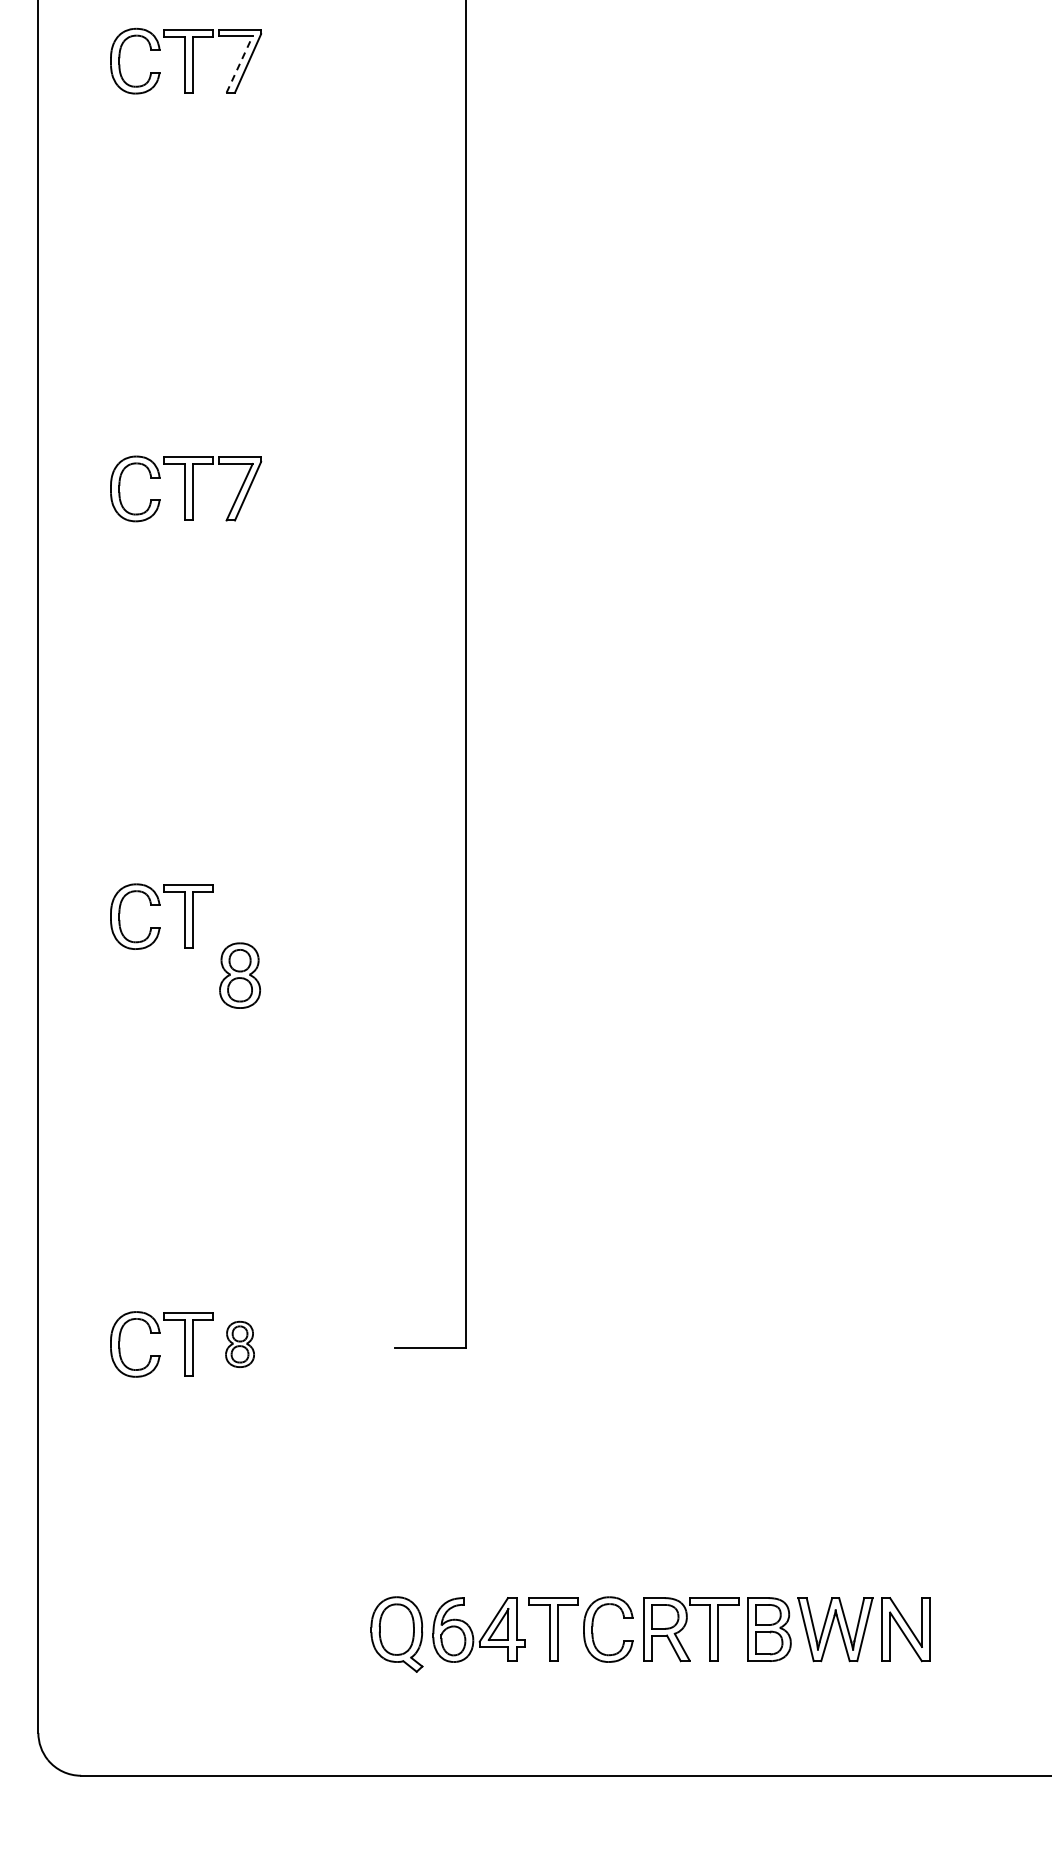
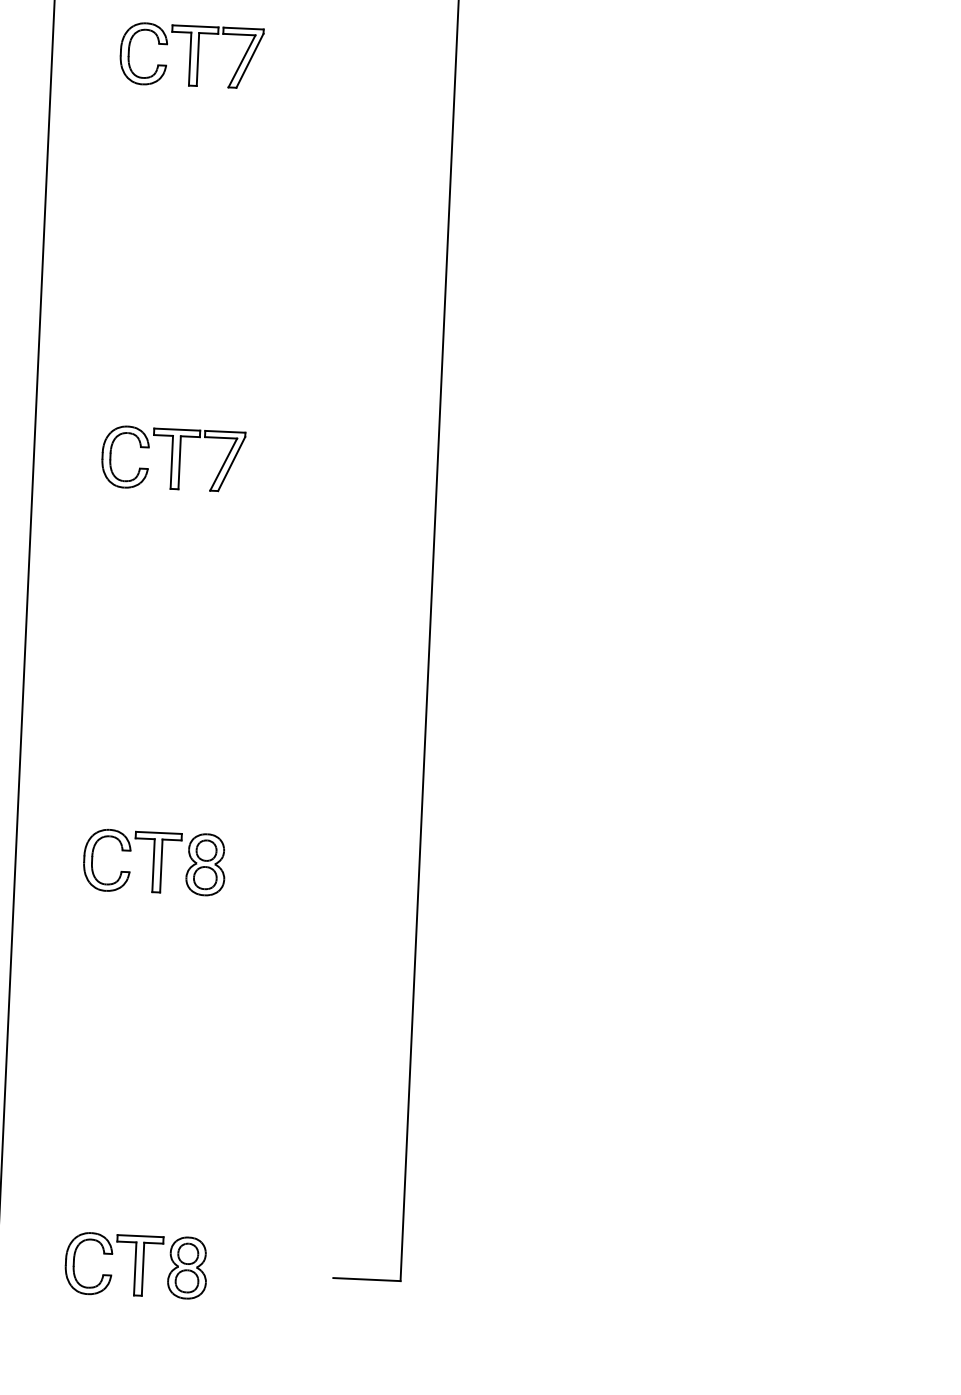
line: (239, 64) -> (241, 61), dashed -> solid
part: (239, 975) -> (205, 864), moved
part: (239, 1344) -> (187, 1268), size x1.43

